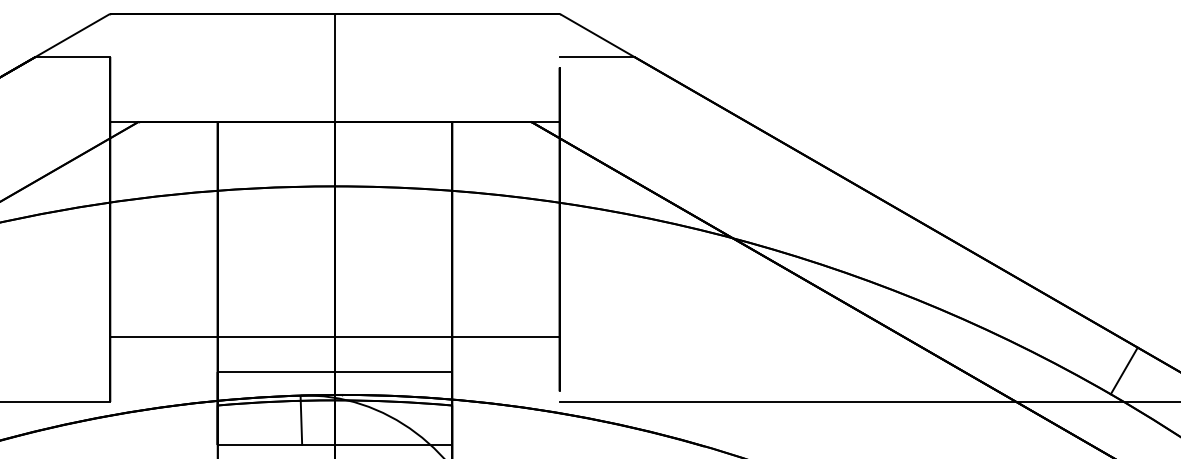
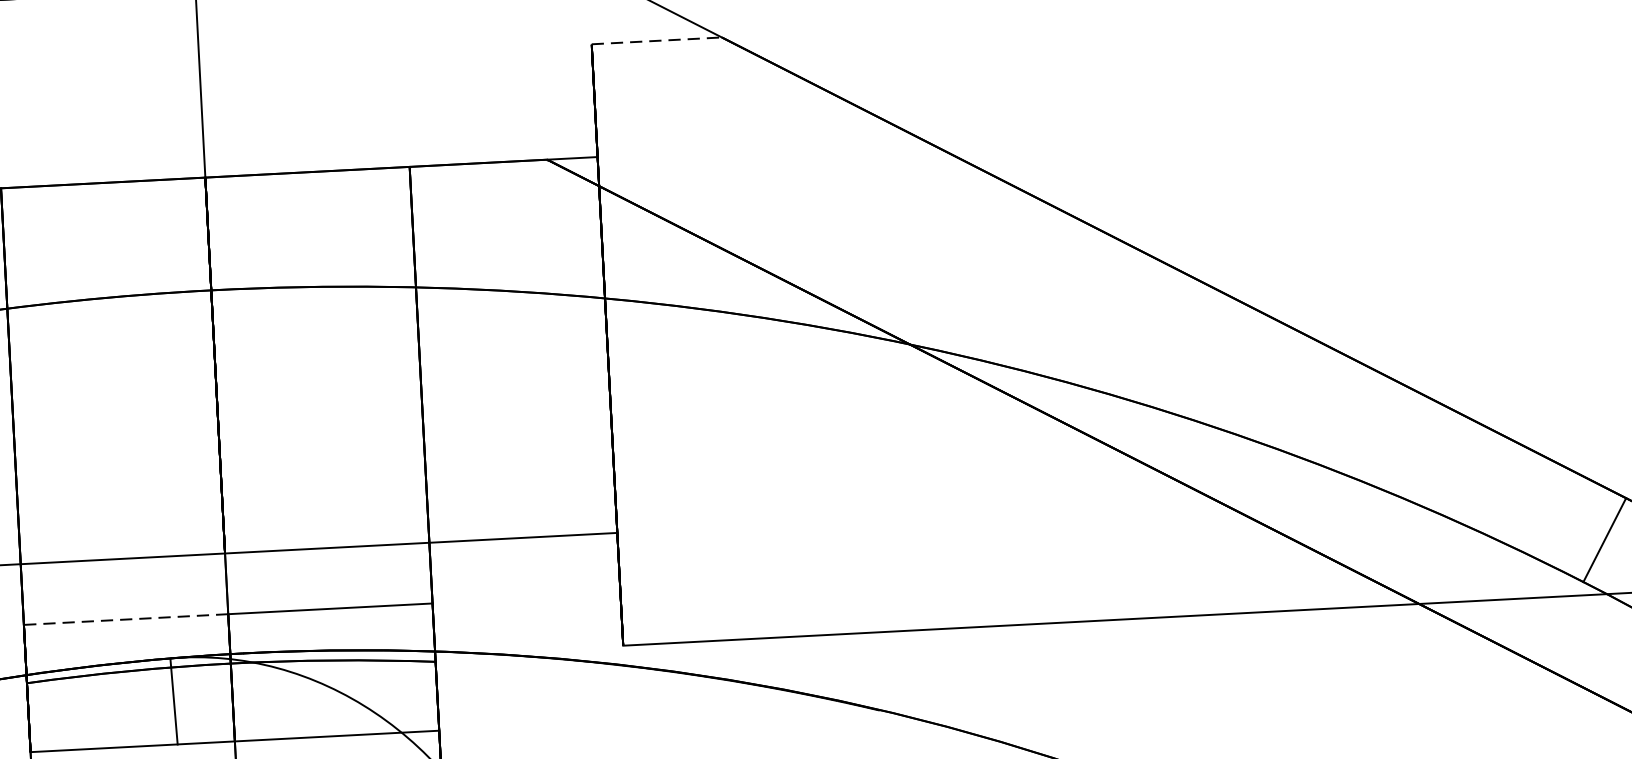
line: (597, 57) -> (657, 41), solid -> dashed
line: (276, 372) -> (126, 620), solid -> dashed

